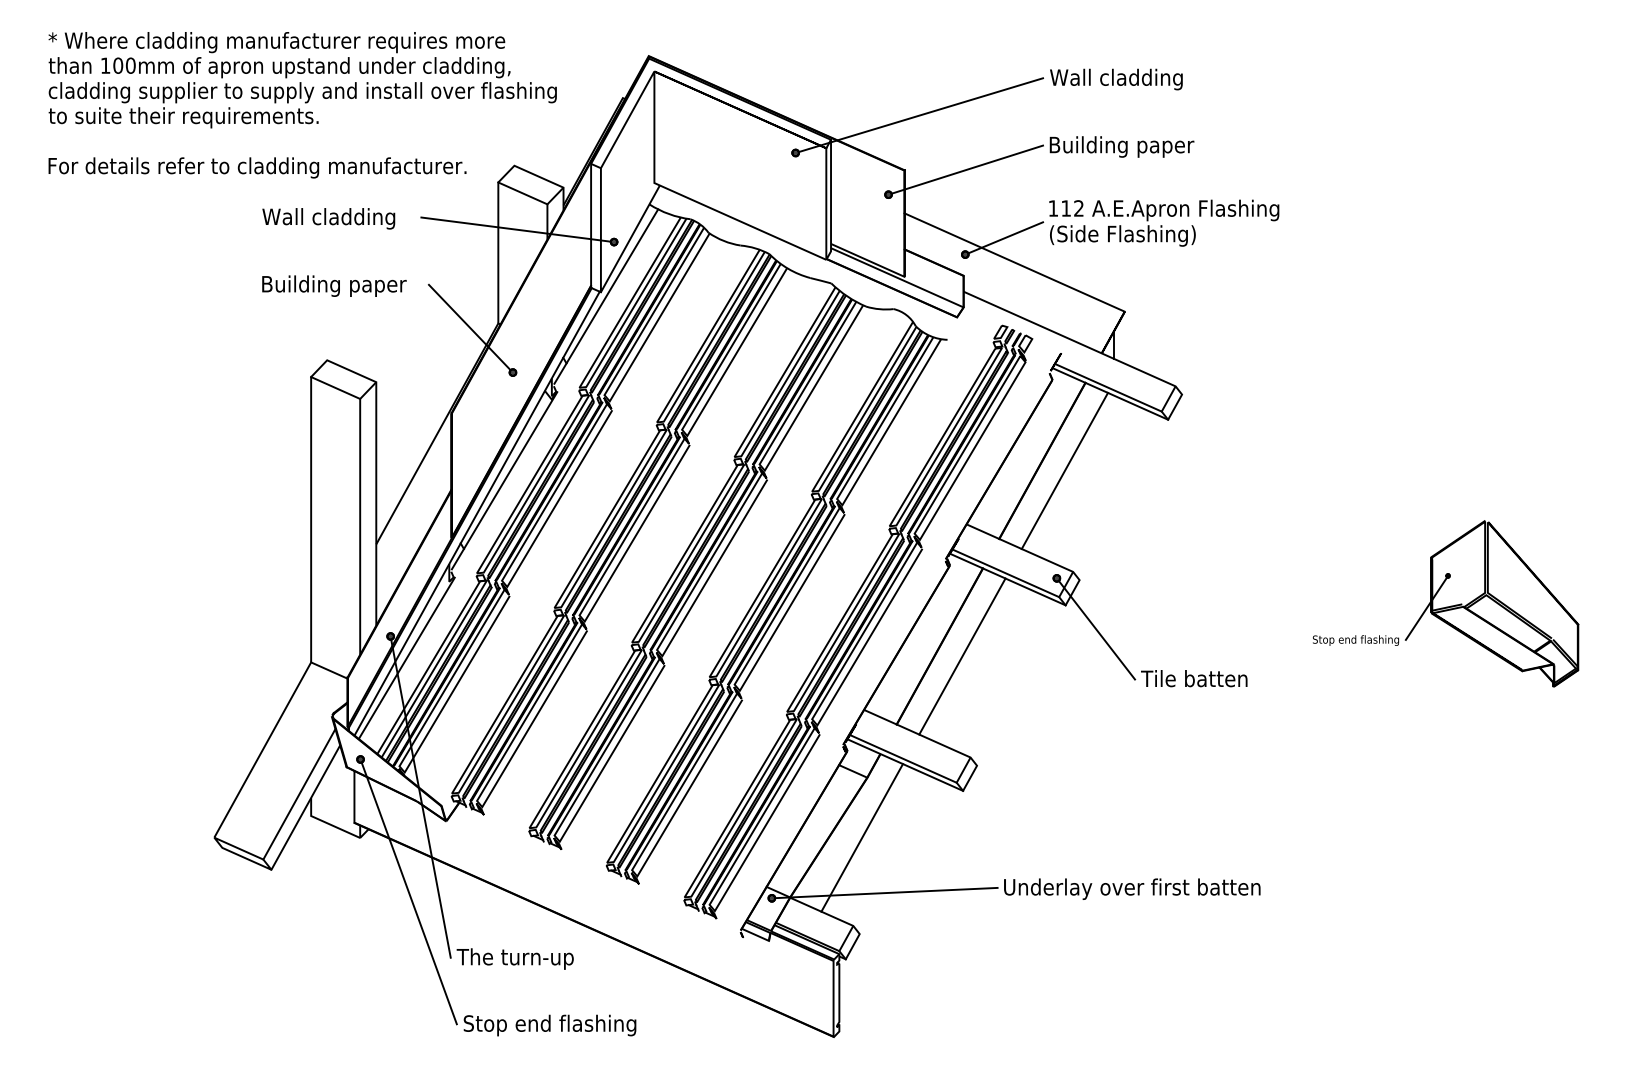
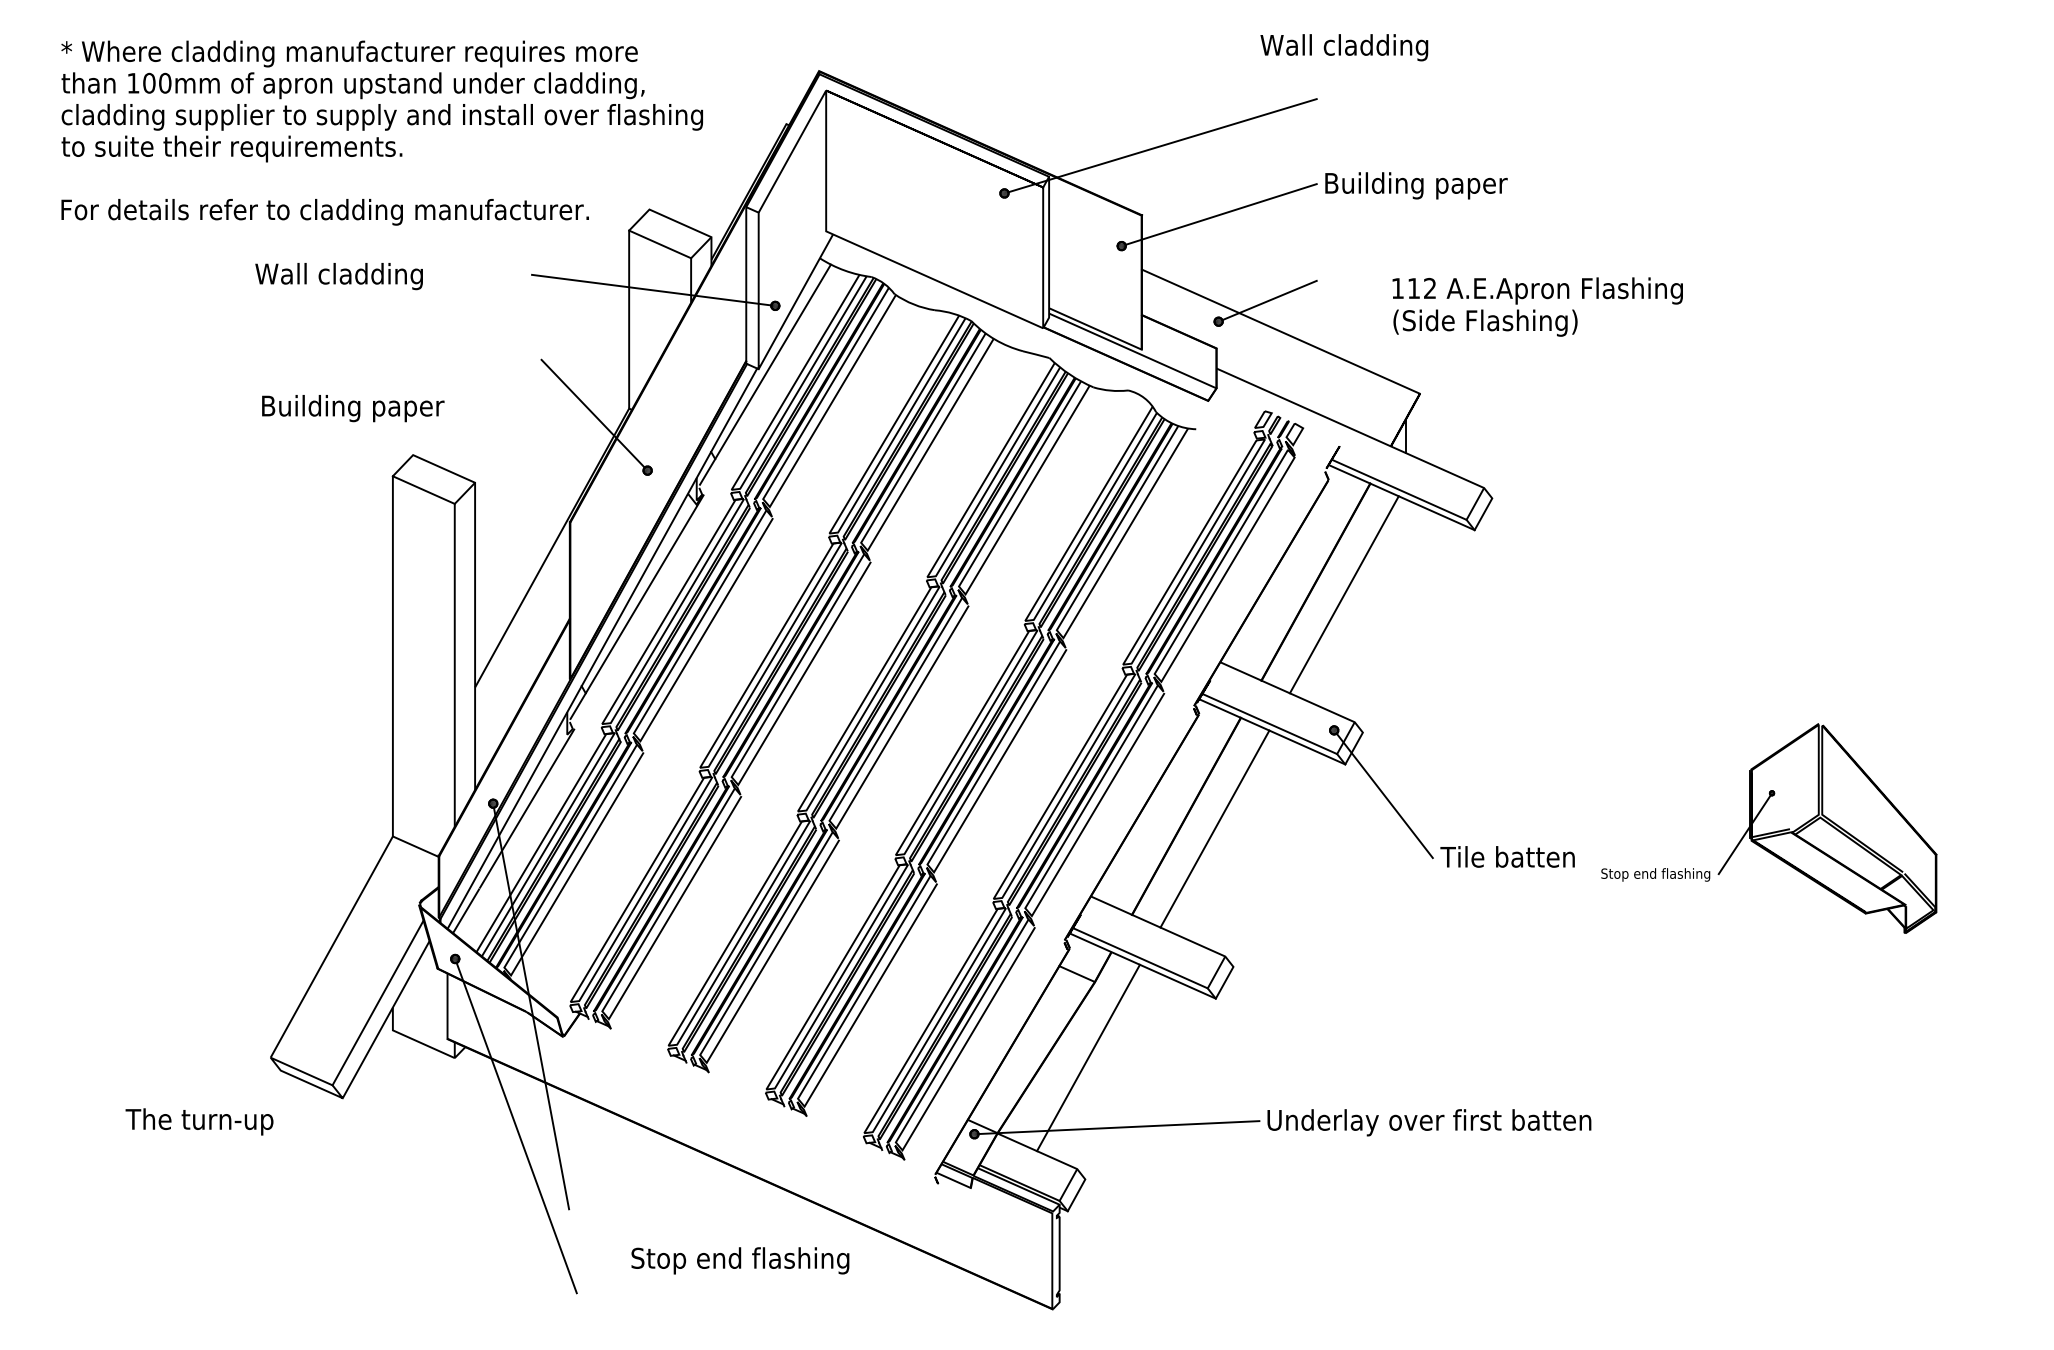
text: (1116, 79) -> (1344, 47), moved
text: (328, 218) -> (338, 276), moved
text: (1164, 222) -> (1537, 306), moved
text: (334, 286) -> (353, 408), moved
part: (1446, 603) -> (1769, 828), moved
text: (515, 958) -> (199, 1121), moved
text: (550, 1025) -> (740, 1260), moved

